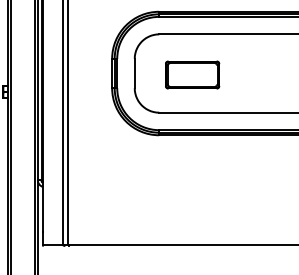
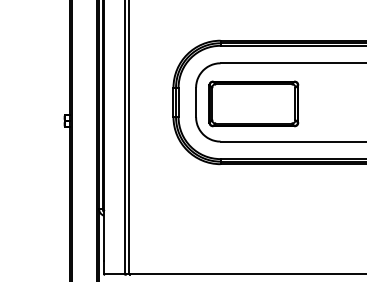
part: (192, 74) -> (253, 103), size x1.67

